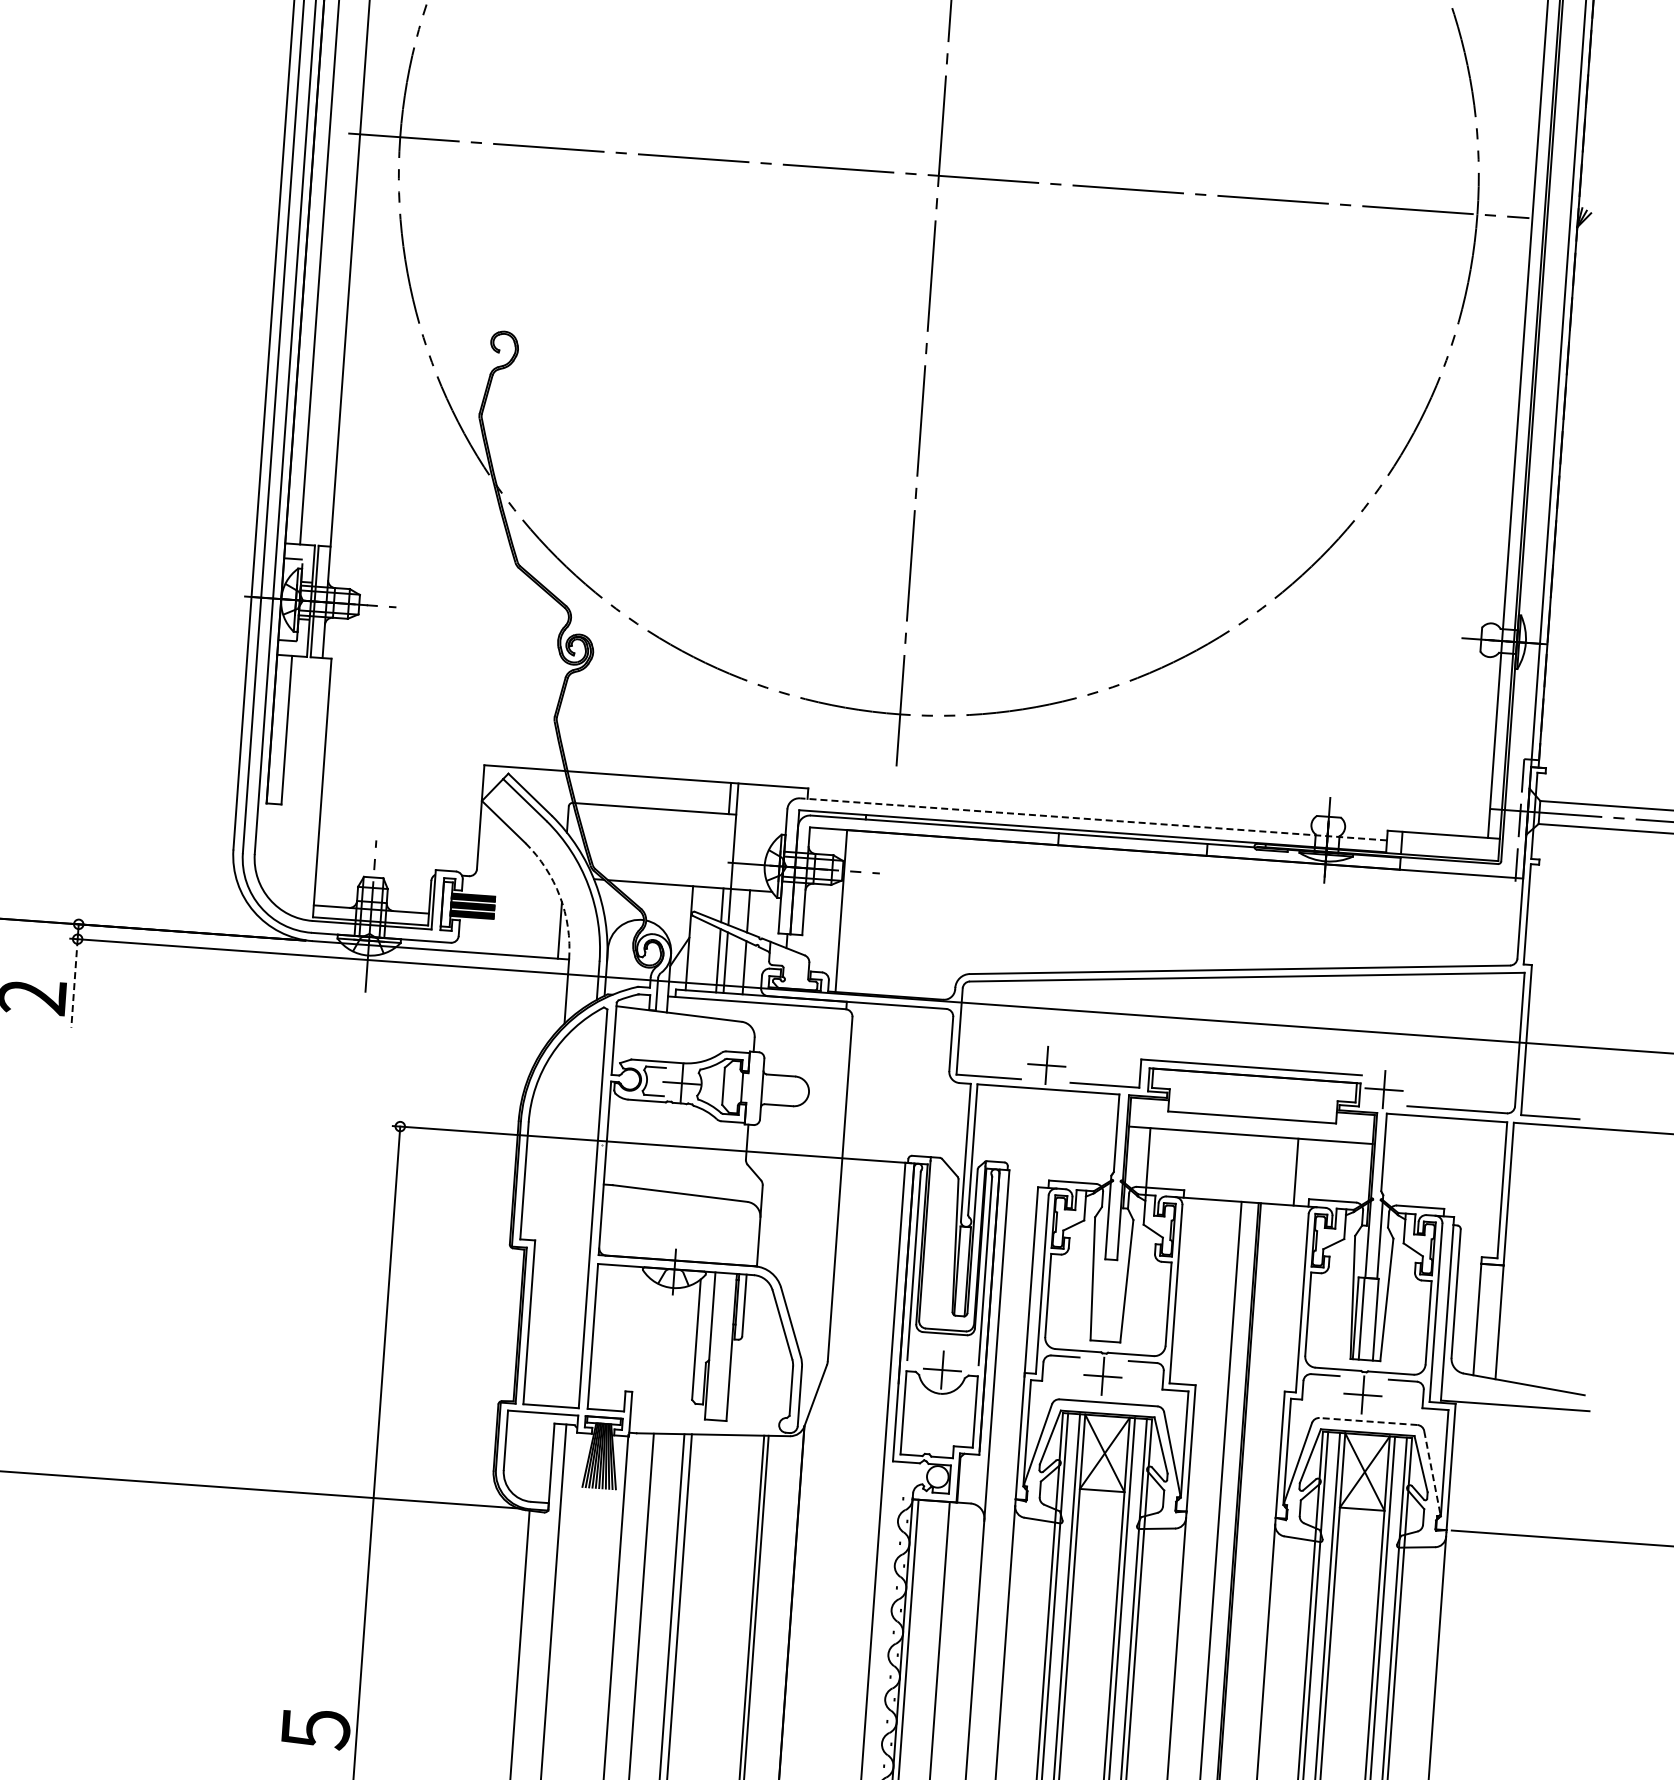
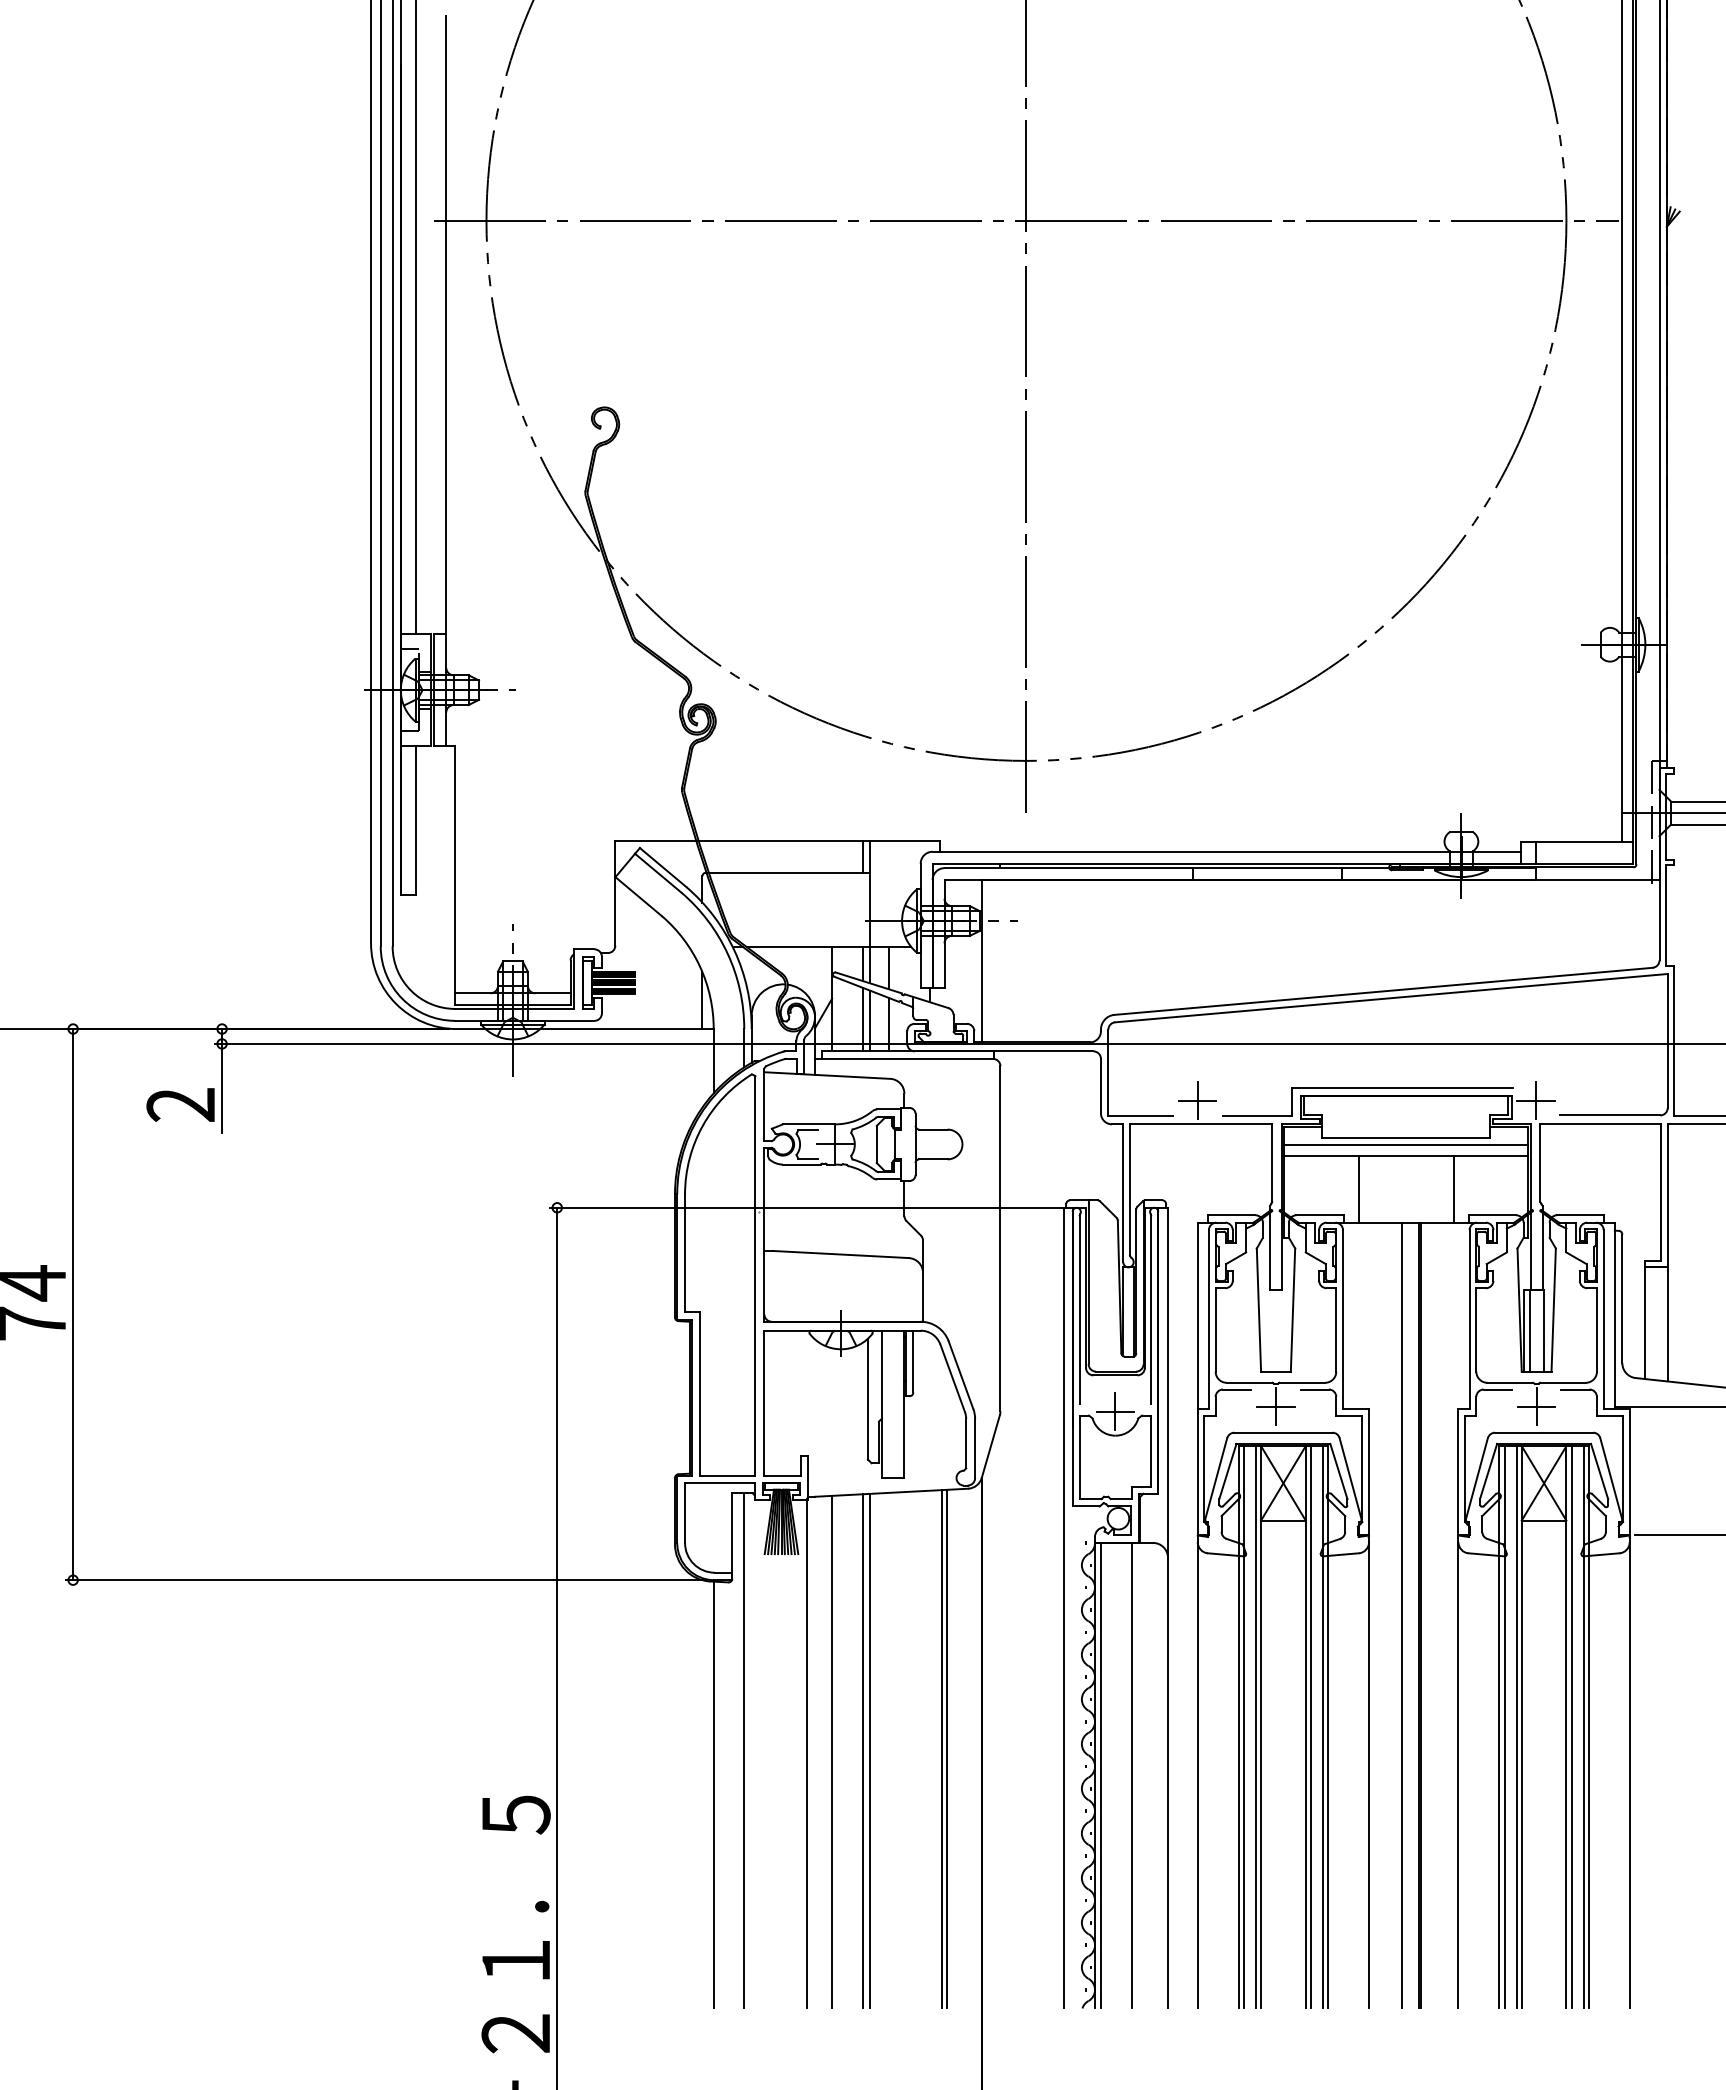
line: (1093, 819) -> (1226, 851), dashed -> solid
arc: (560, 896) -> (700, 966), dashed -> solid
line: (74, 983) -> (222, 1088), dashed -> solid
line: (1251, 1125) -> (1406, 1145), added
line: (1147, 1160) -> (1358, 1188), moved
line: (1367, 1421) -> (1543, 1432), dashed -> solid
line: (1432, 1472) -> (1611, 1478), dashed -> solid

